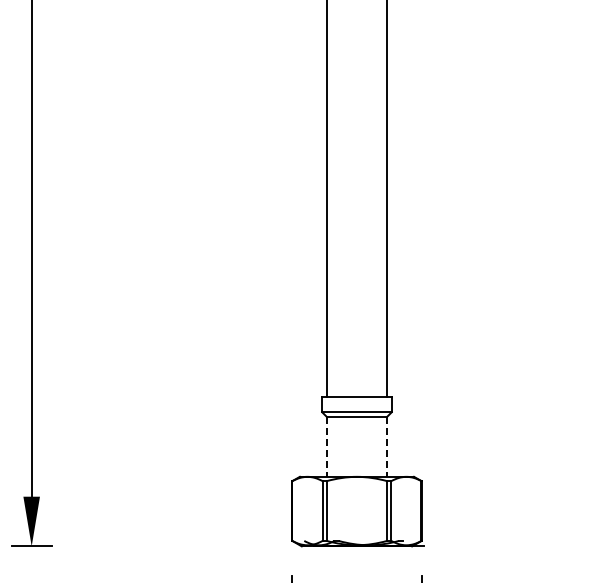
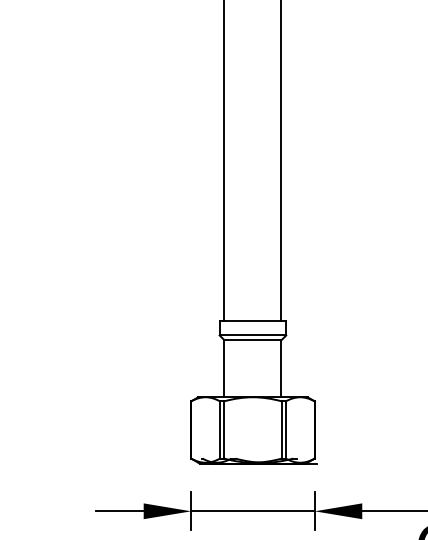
line: (327, 447) -> (224, 369), dashed -> solid
line: (386, 447) -> (281, 369), dashed -> solid

